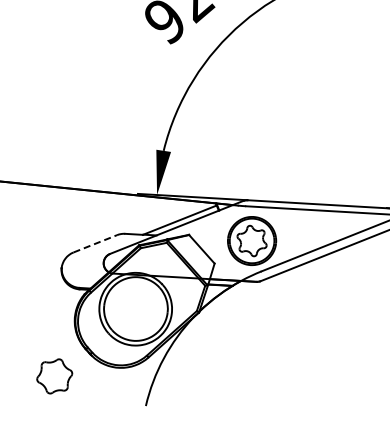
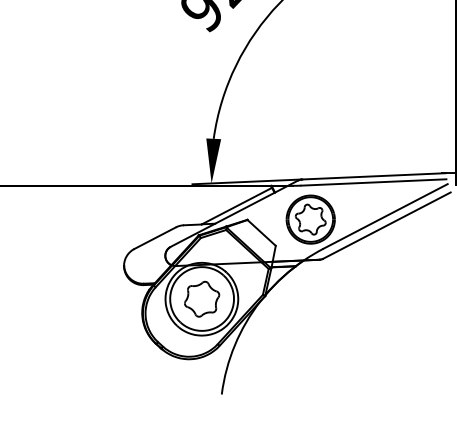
line: (95, 244) -> (155, 238), dashed -> solid
part: (55, 375) -> (202, 298), moved

